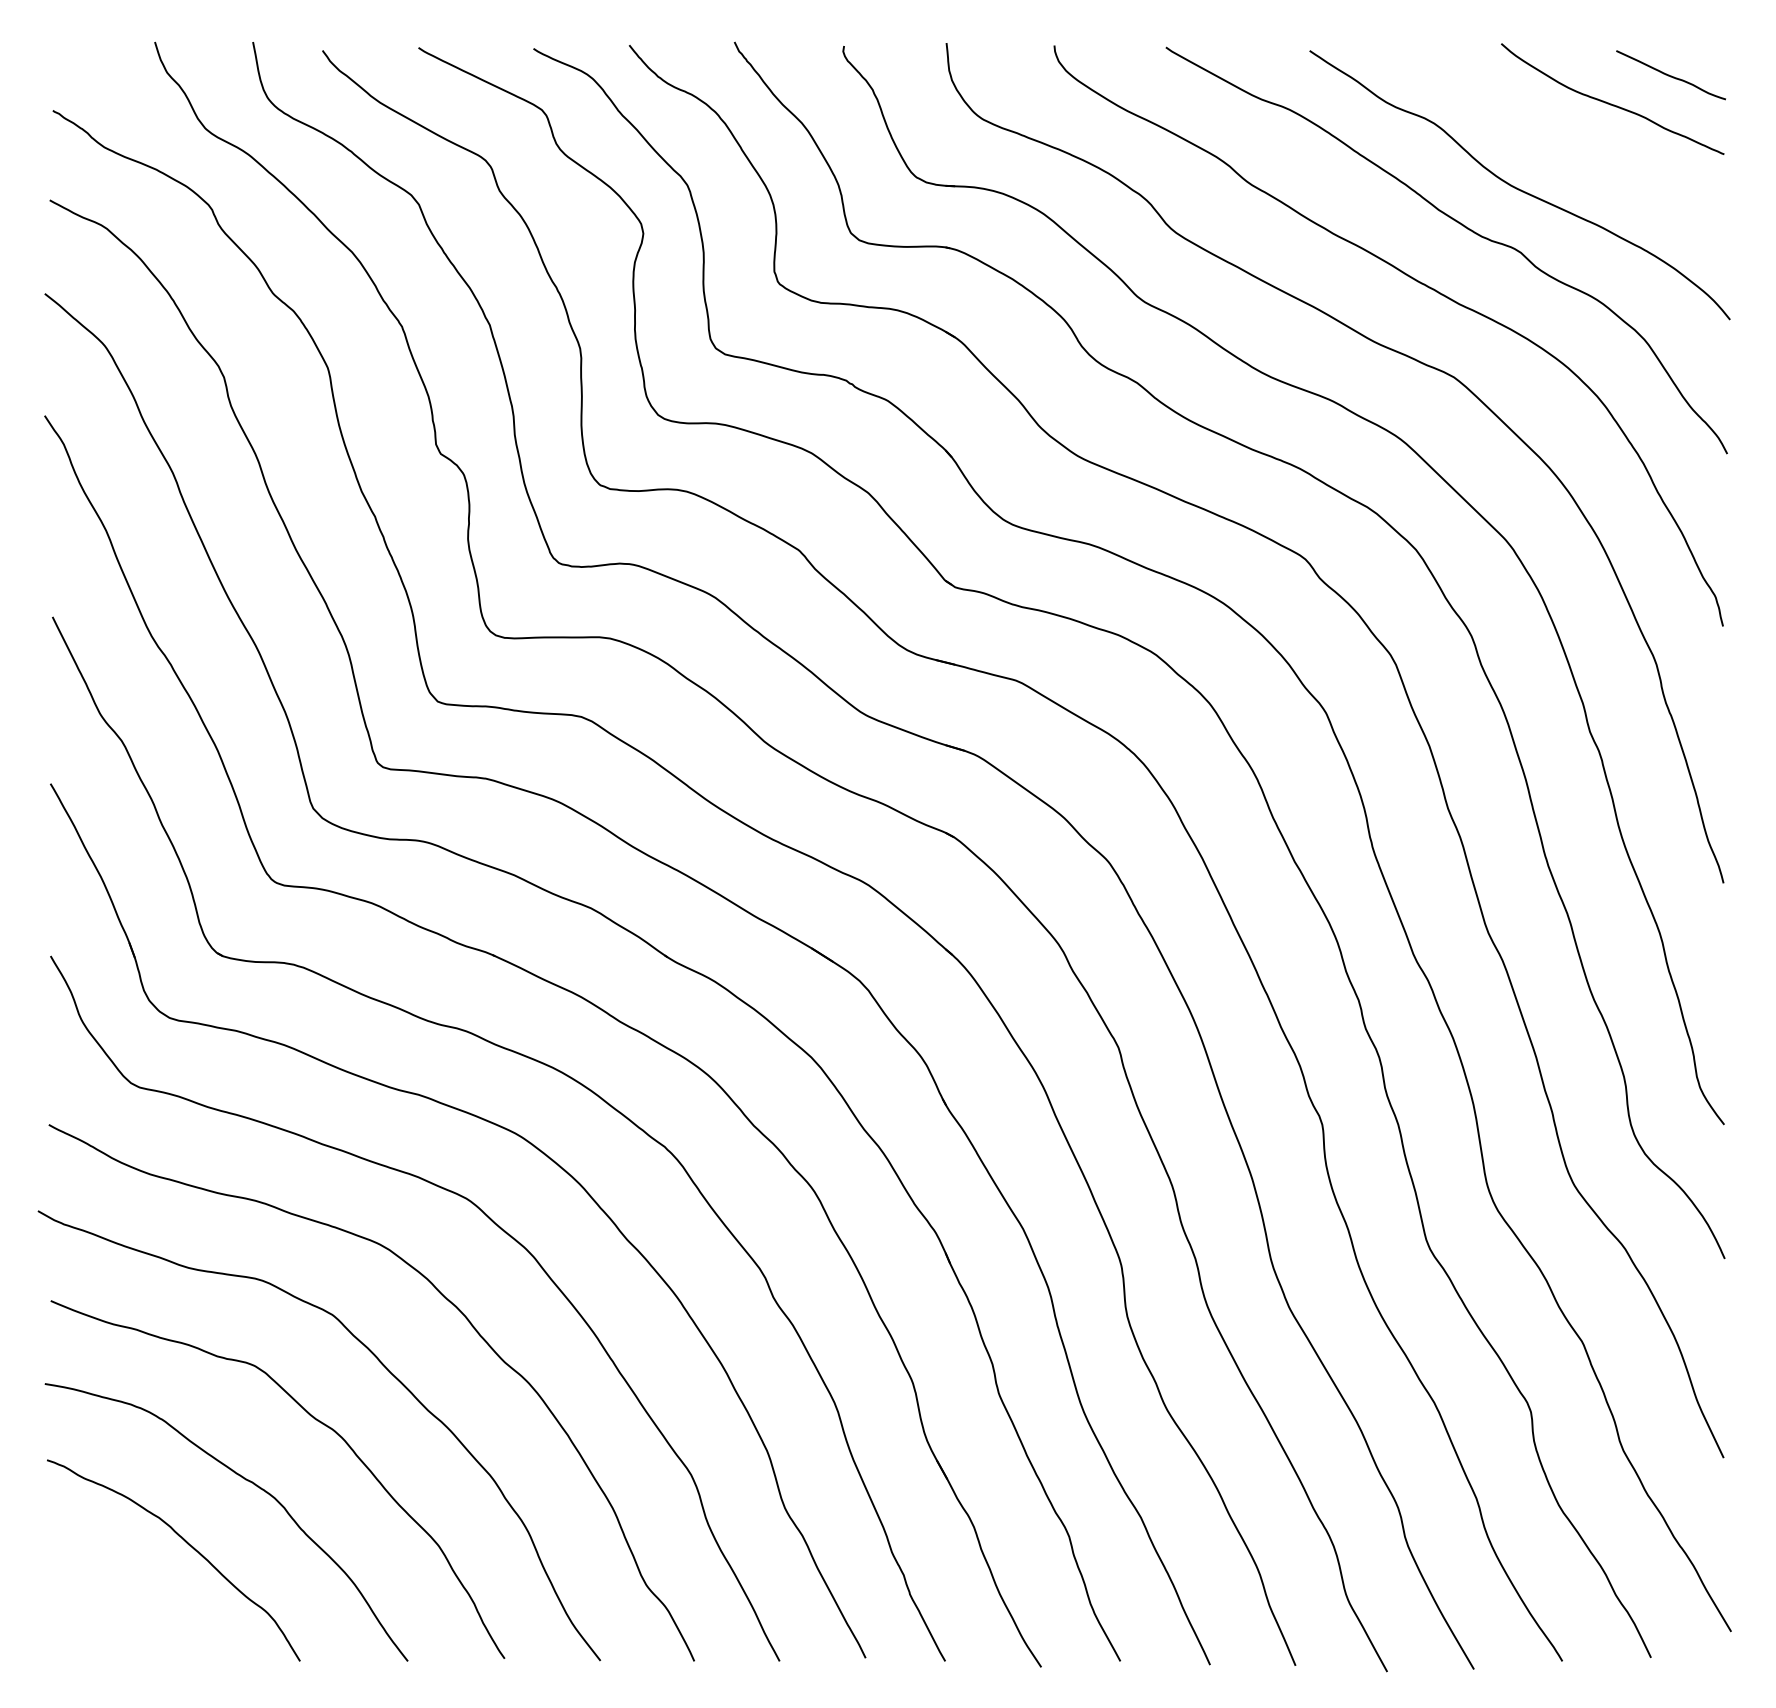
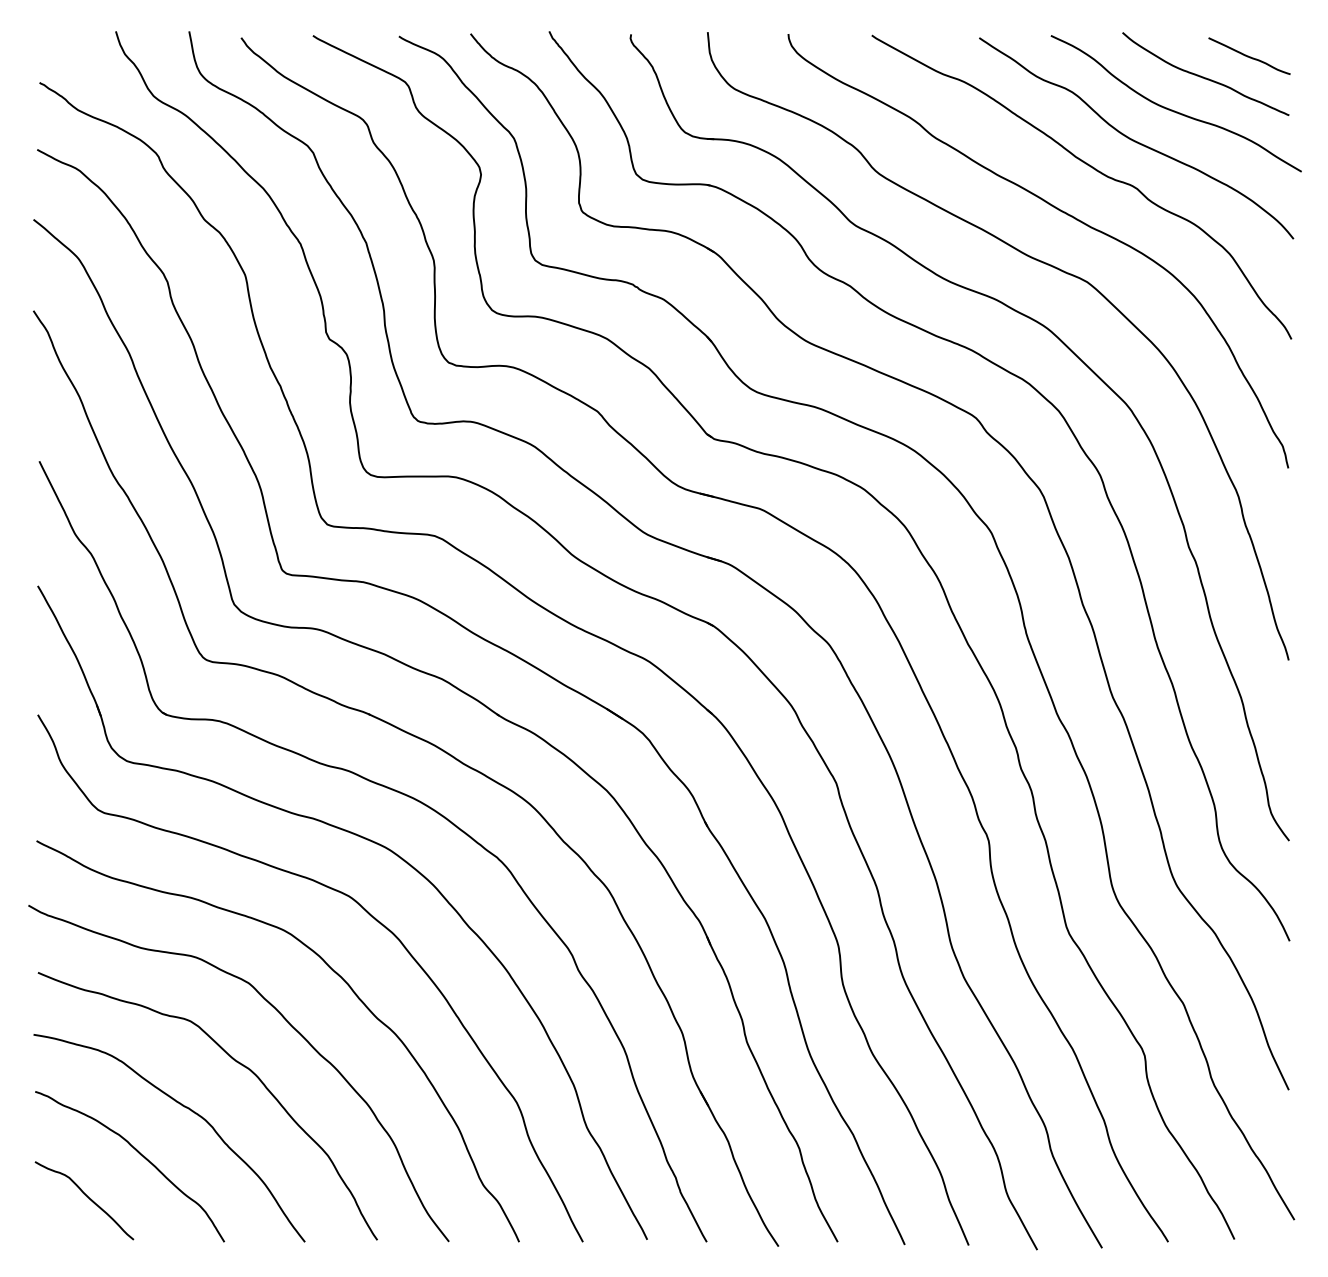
curve: (1569, 147) -> (1173, 110), added
curve: (116, 1601) -> (87, 1197), added

